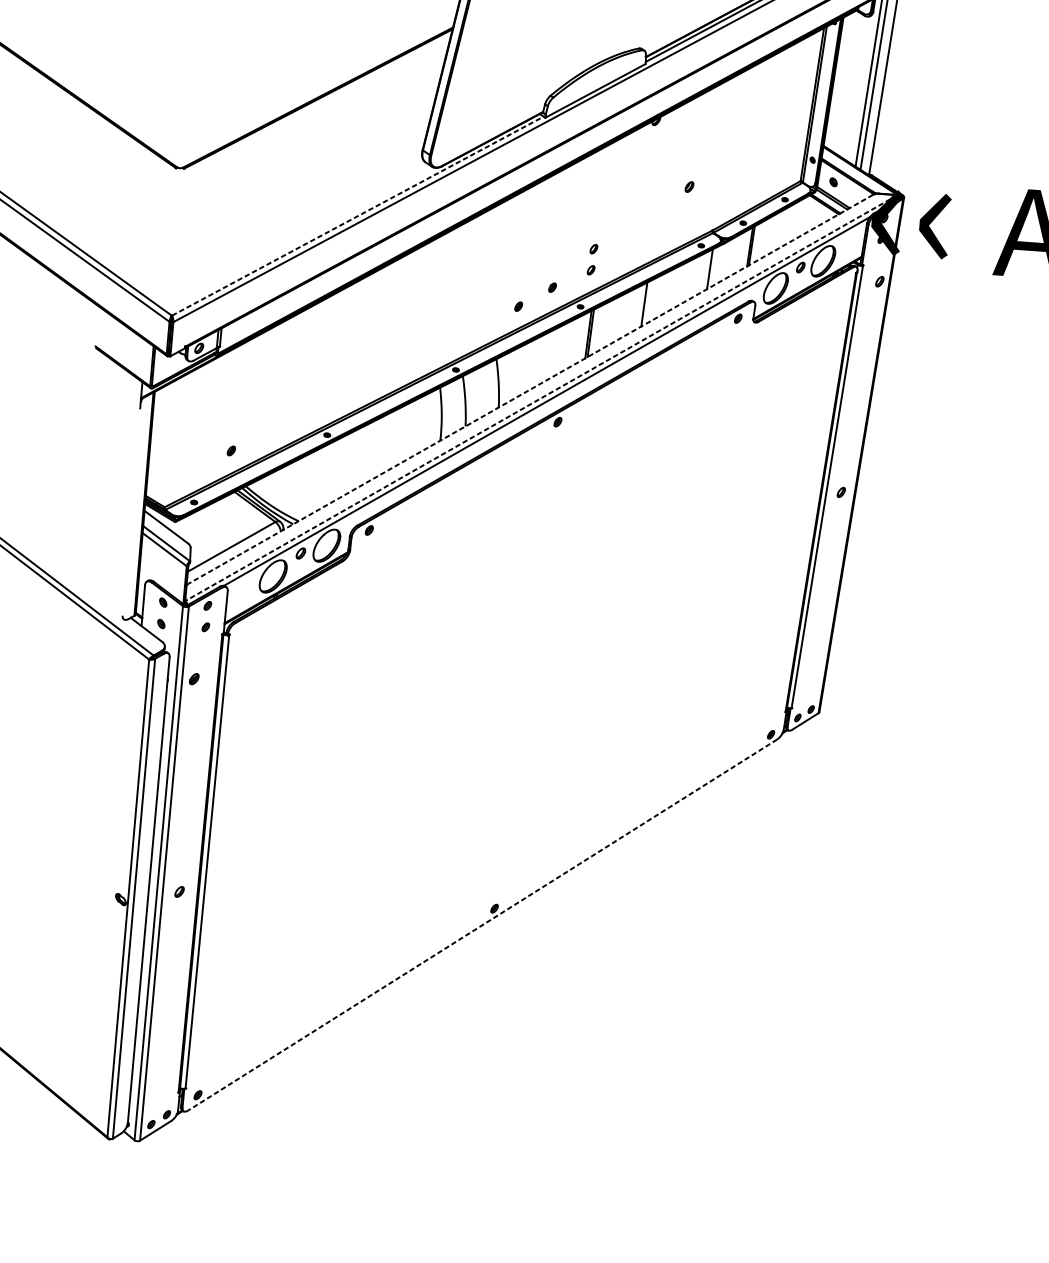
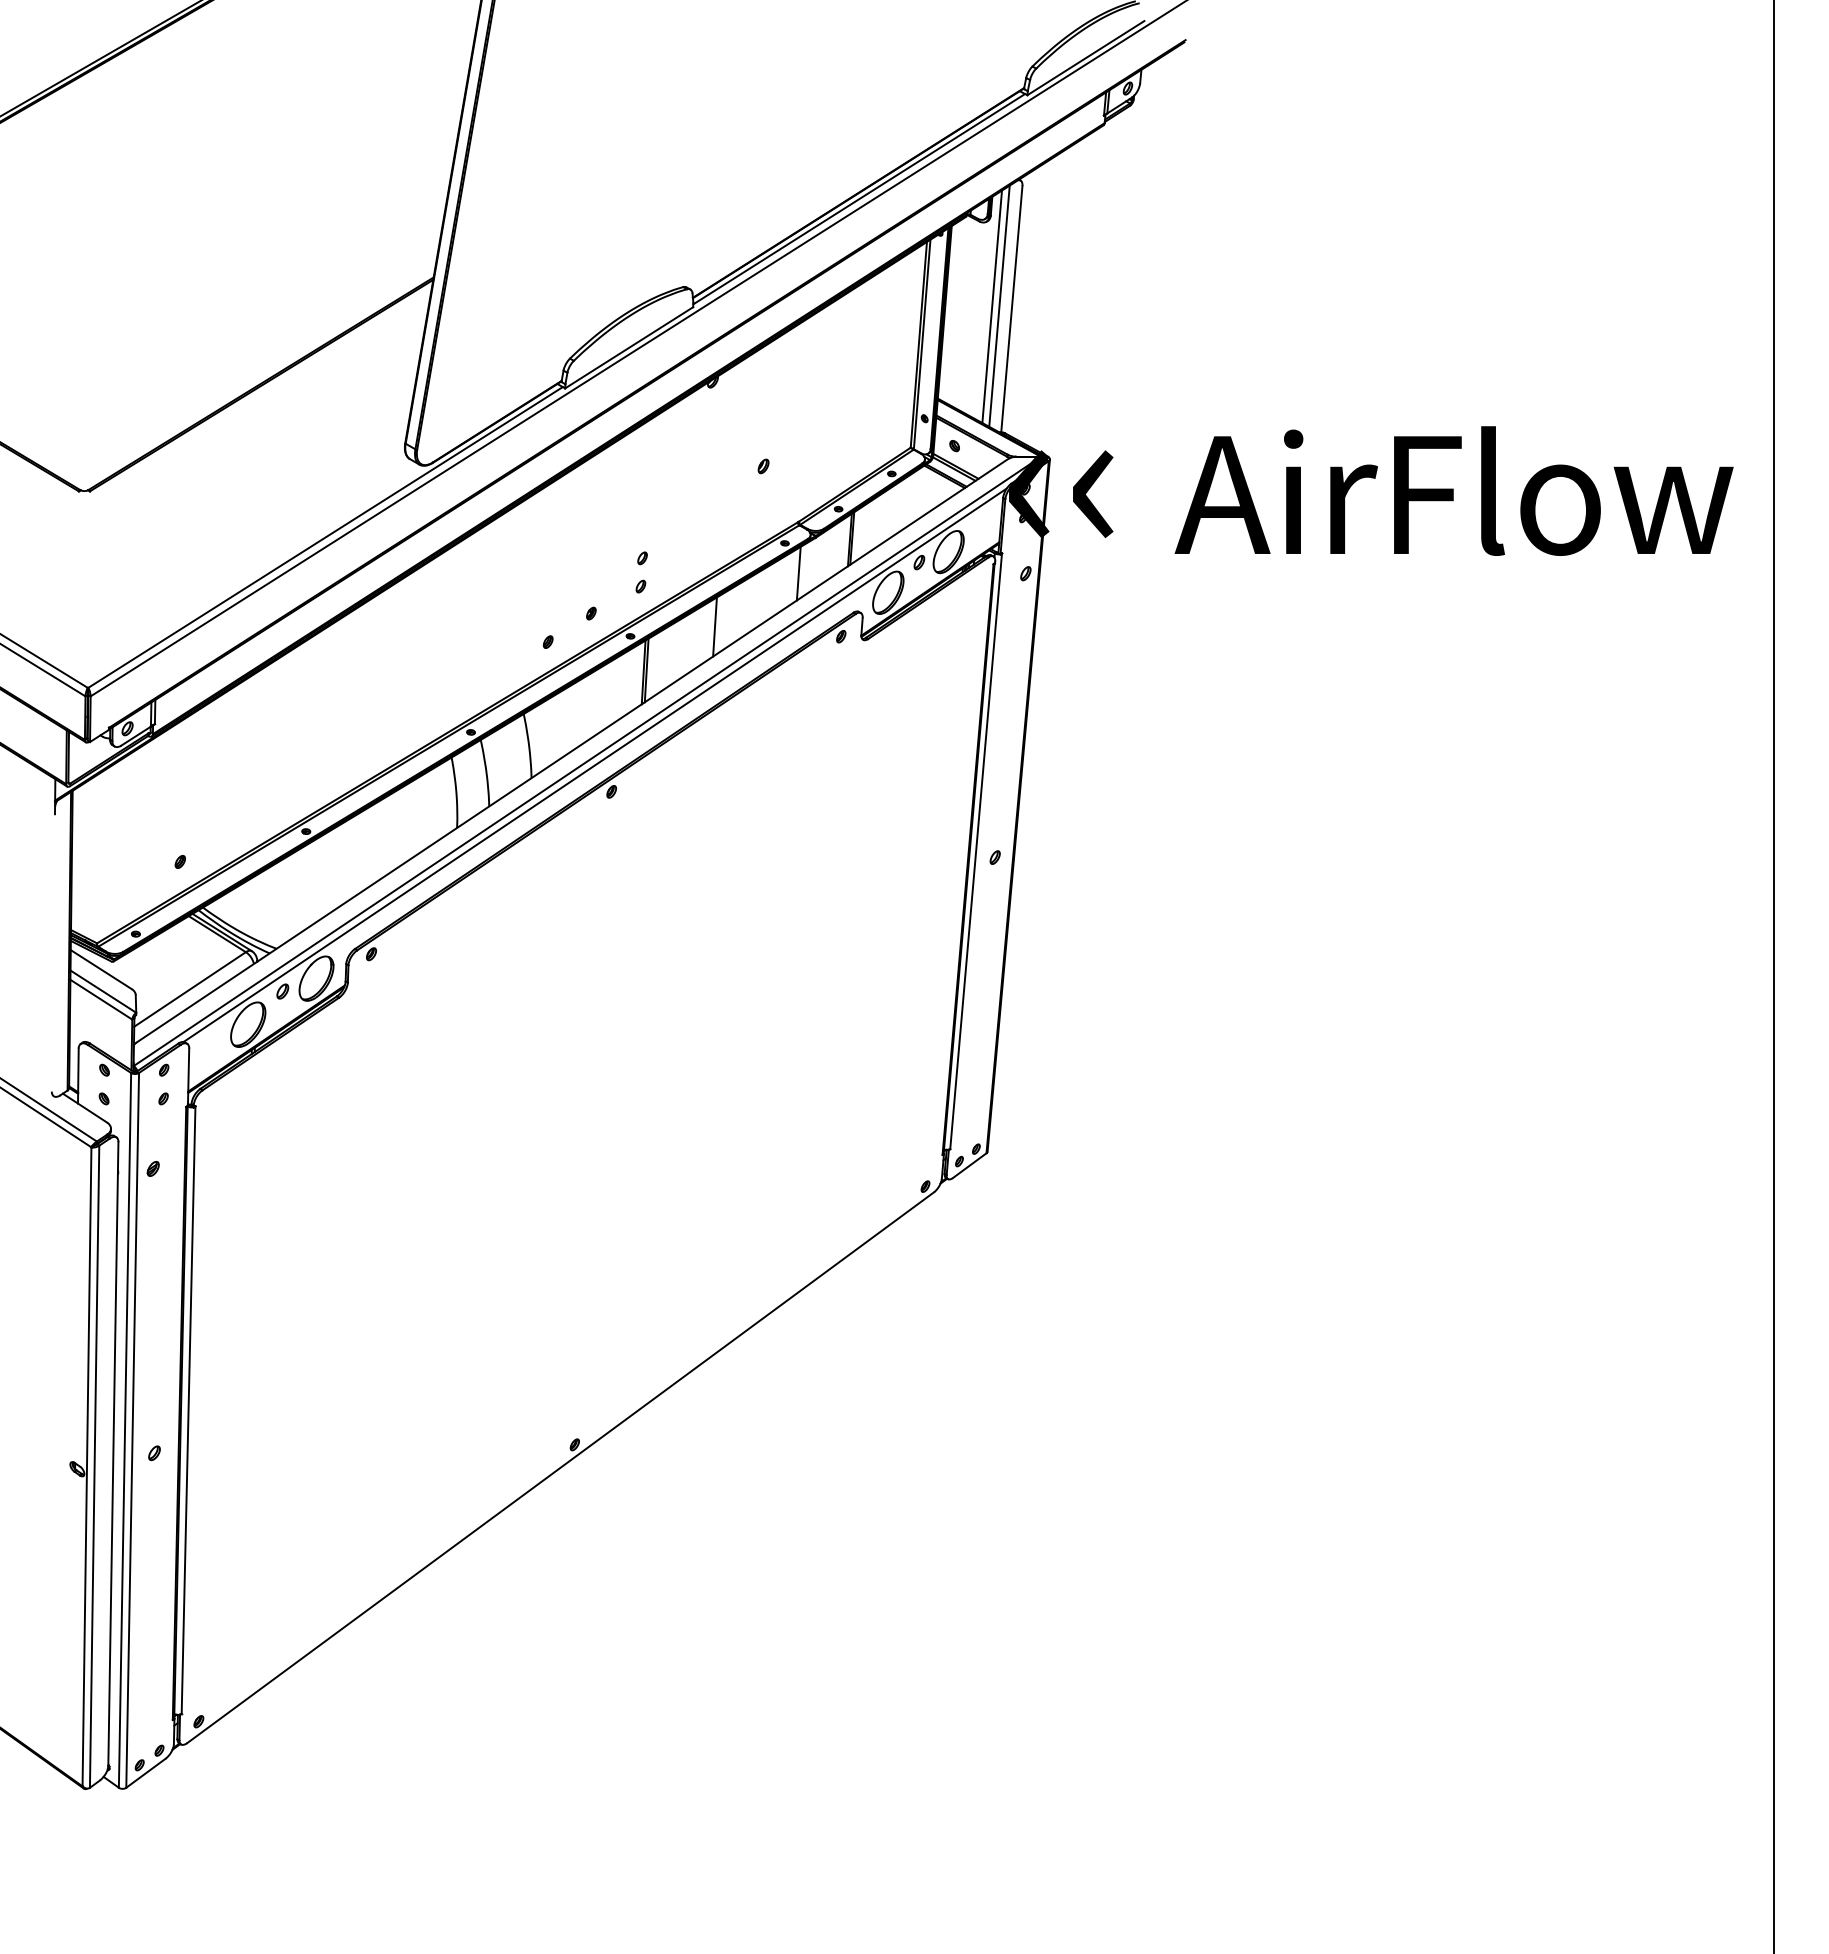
line: (357, 216) -> (325, 537), dashed -> solid
line: (530, 389) -> (572, 750), dashed -> solid
line: (540, 398) -> (586, 761), dashed -> solid
line: (482, 924) -> (560, 1467), dashed -> solid

